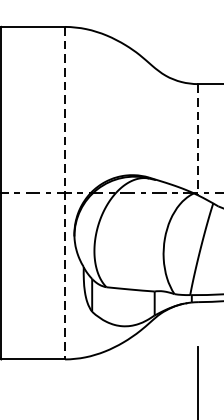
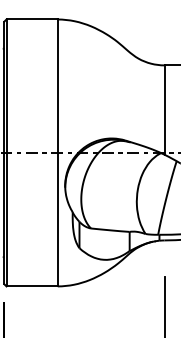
line: (198, 140) -> (164, 110), dashed -> solid
line: (64, 193) -> (57, 153), dashed -> solid

